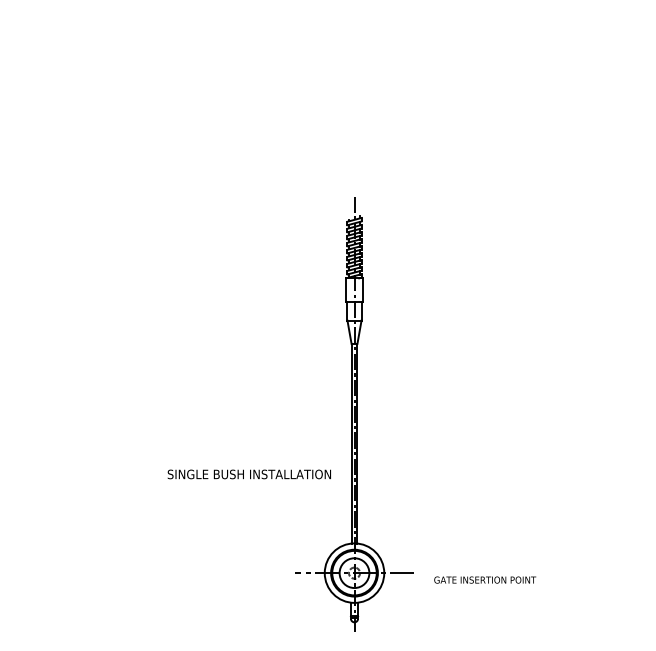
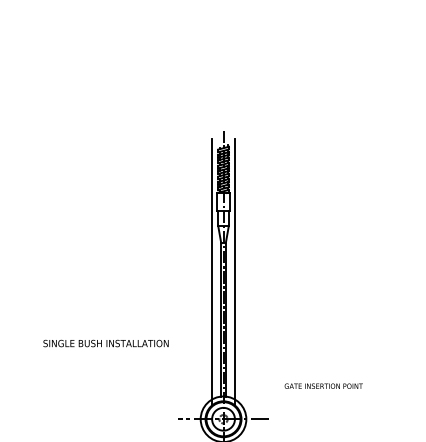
line: (339, 380) -> (212, 271), added
line: (369, 380) -> (235, 271), added
text: (248, 474) -> (105, 343), moved
text: (484, 579) -> (323, 385), moved

